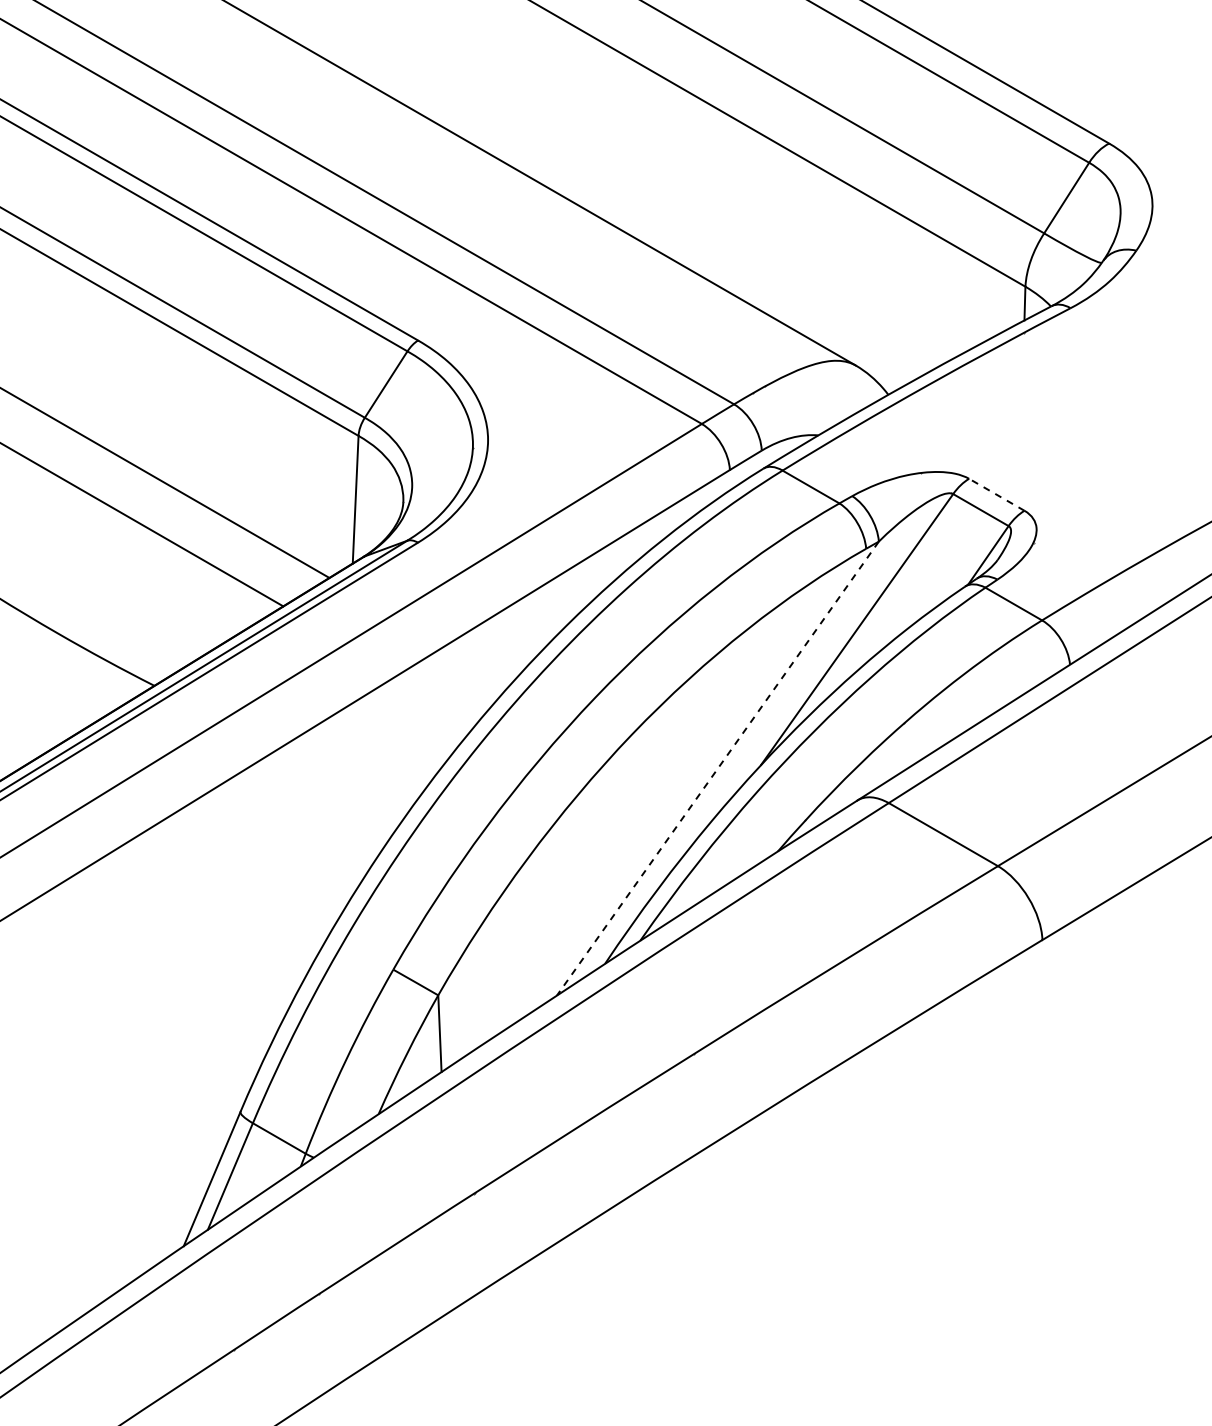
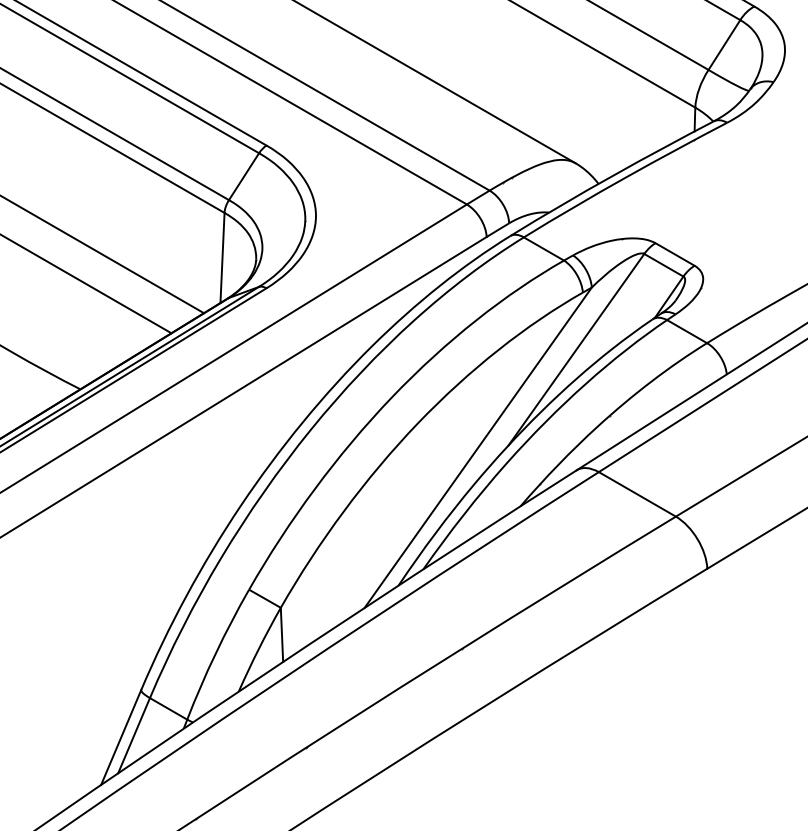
line: (996, 494) -> (674, 254), dashed -> solid
line: (717, 768) -> (477, 447), dashed -> solid

